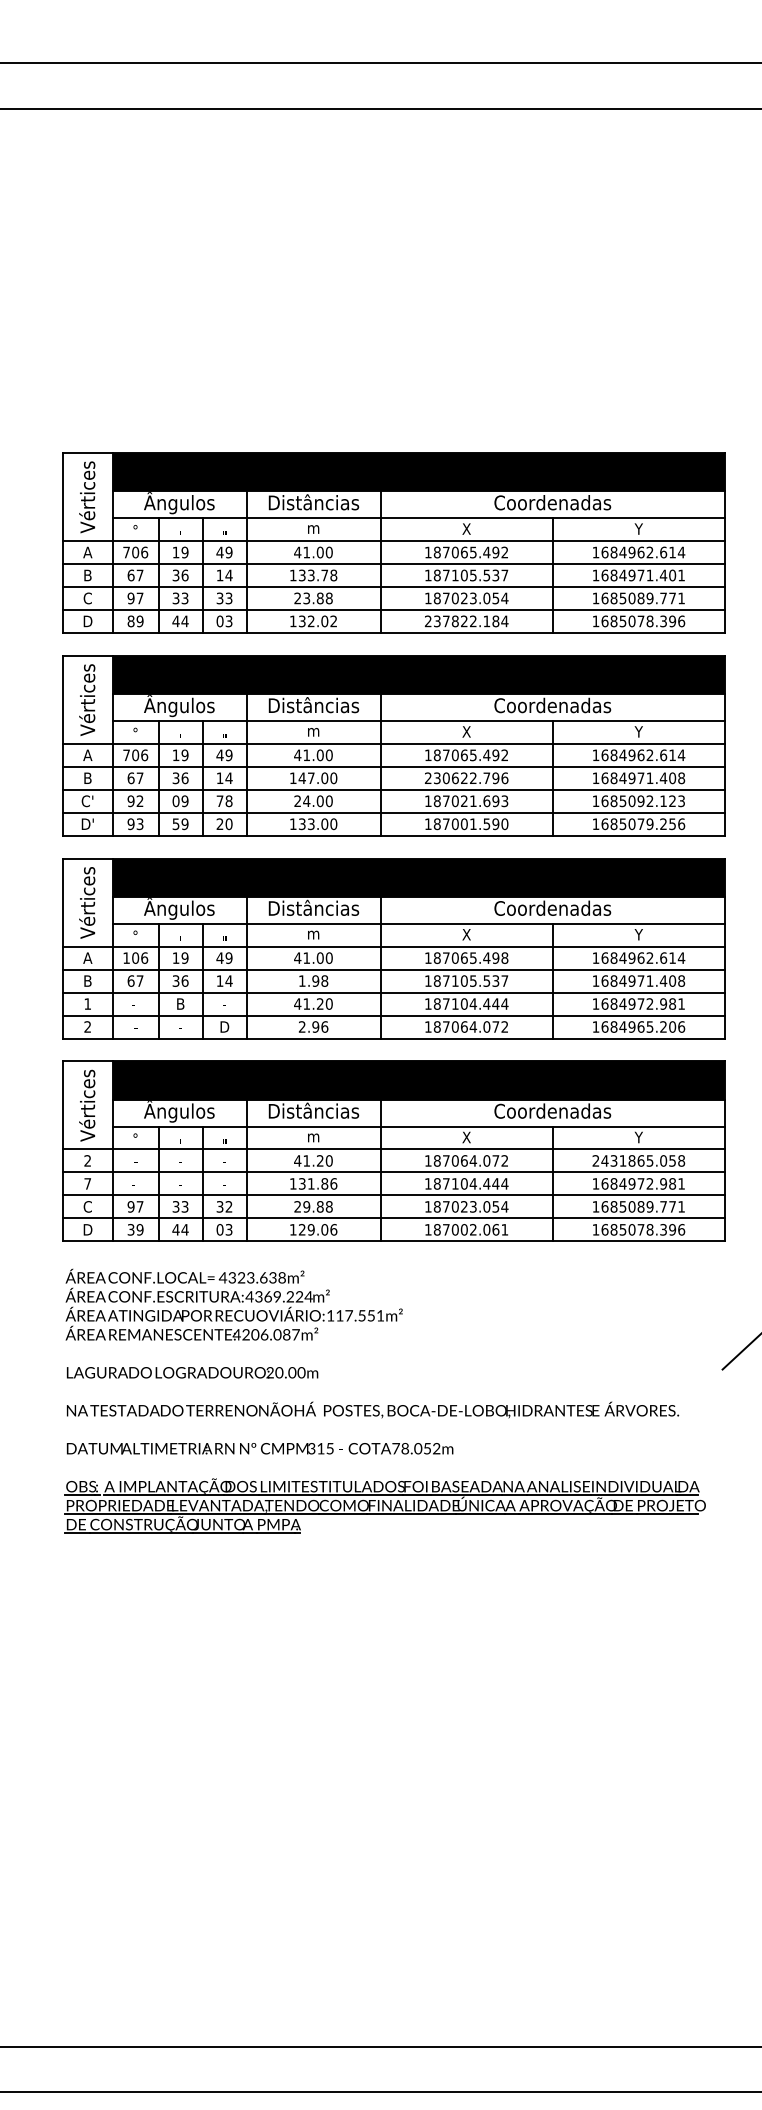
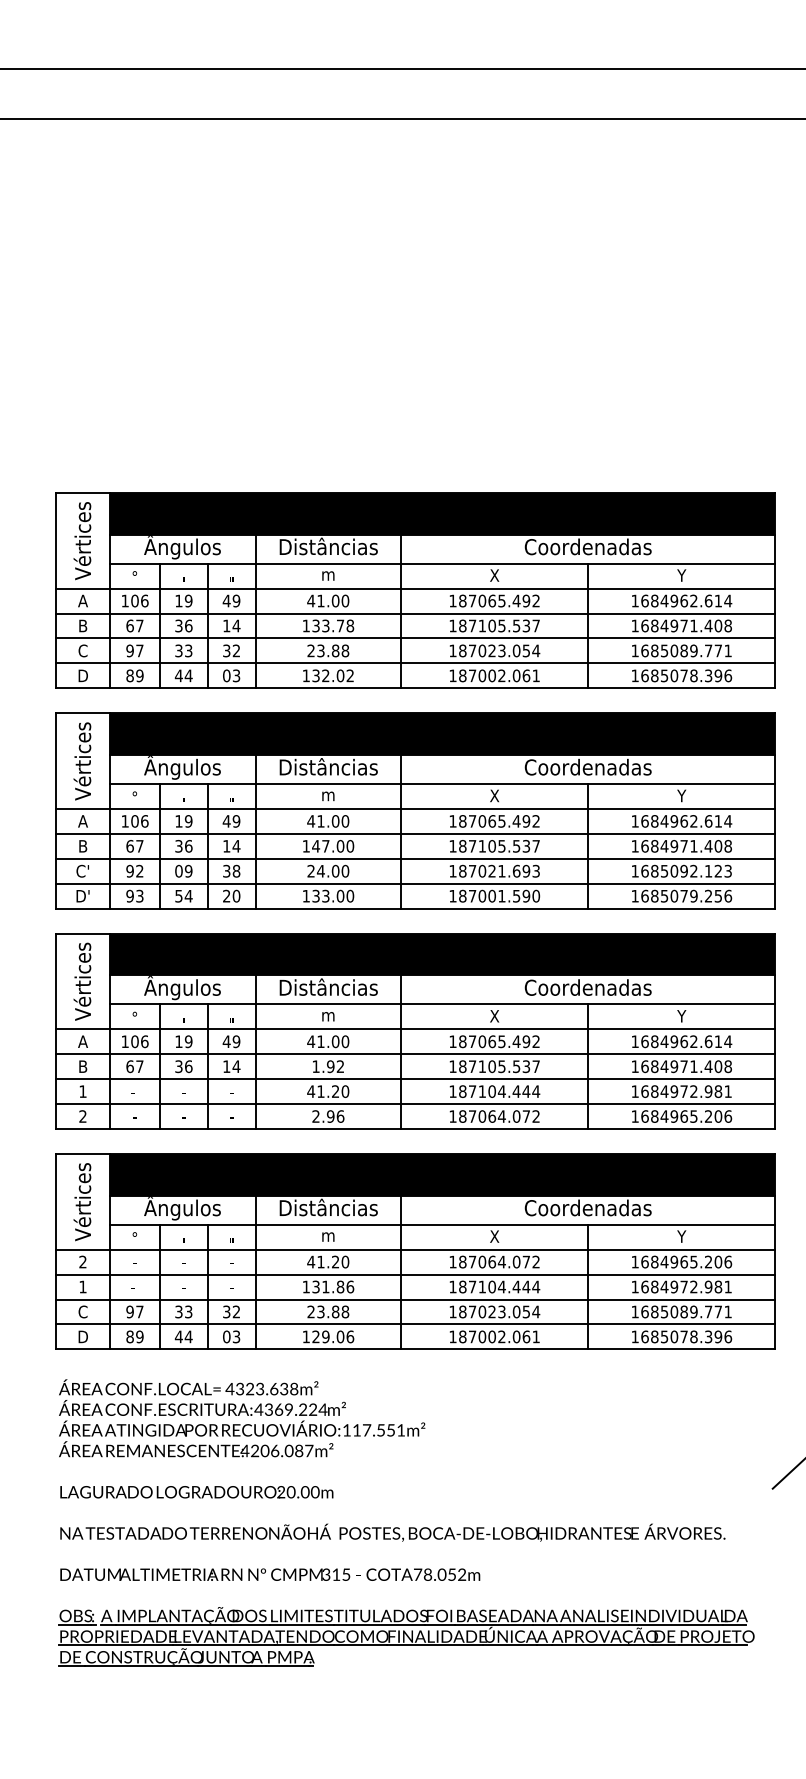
text: (126, 552) -> (125, 601), 706 -> 106
text: (681, 575) -> (728, 625), 1684971.401 -> 1684971.408
text: (228, 598) -> (235, 650), 33 -> 32
text: (466, 621) -> (494, 675), 237822.184 -> 187002.061
text: (126, 754) -> (125, 820), 706 -> 106
text: (466, 778) -> (494, 846), 230622.796 -> 187105.537
text: (219, 801) -> (226, 871), 78 -> 38
text: (184, 824) -> (188, 896), 59 -> 54
text: (504, 957) -> (535, 1041), 187065.498 -> 187065.492
text: (324, 980) -> (340, 1066), 1.98 -> 1.92
text: (180, 1003) -> (183, 1091), B -> -
text: (224, 1026) -> (231, 1116), D -> -
text: (638, 1160) -> (681, 1261), 2431865.058 -> 1684965.206
text: (87, 1183) -> (82, 1286), 7 -> 1
text: (306, 1206) -> (320, 1311), 29.88 -> 23.88
text: (130, 1229) -> (129, 1336), 39 -> 89

